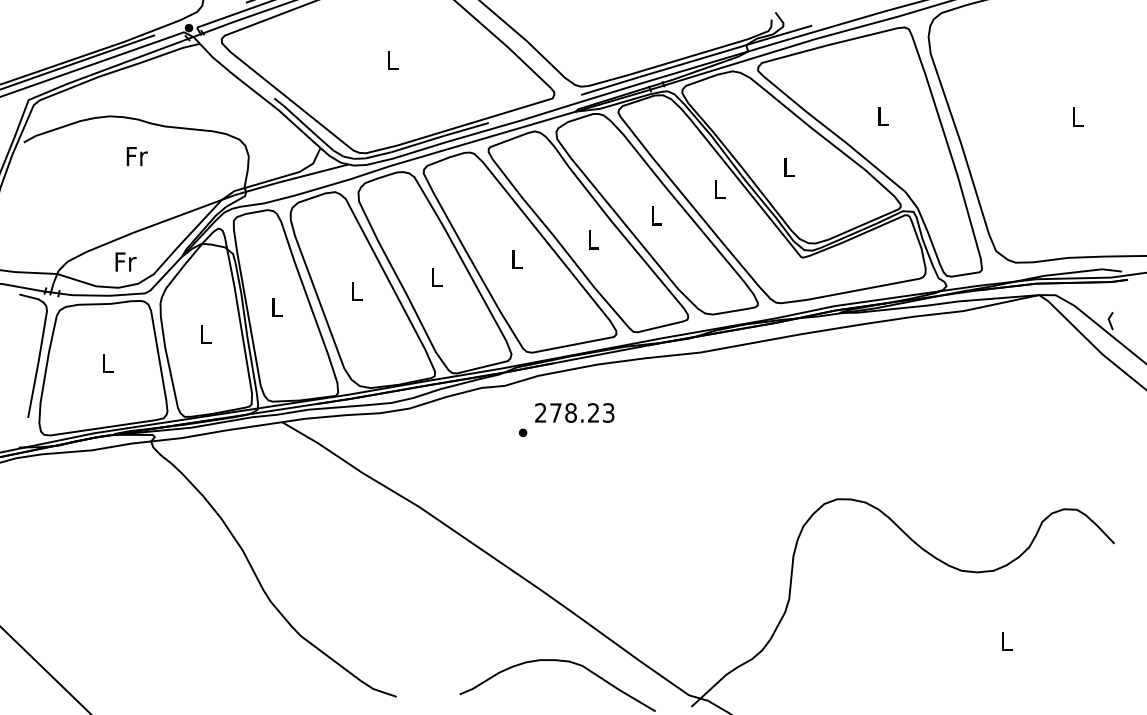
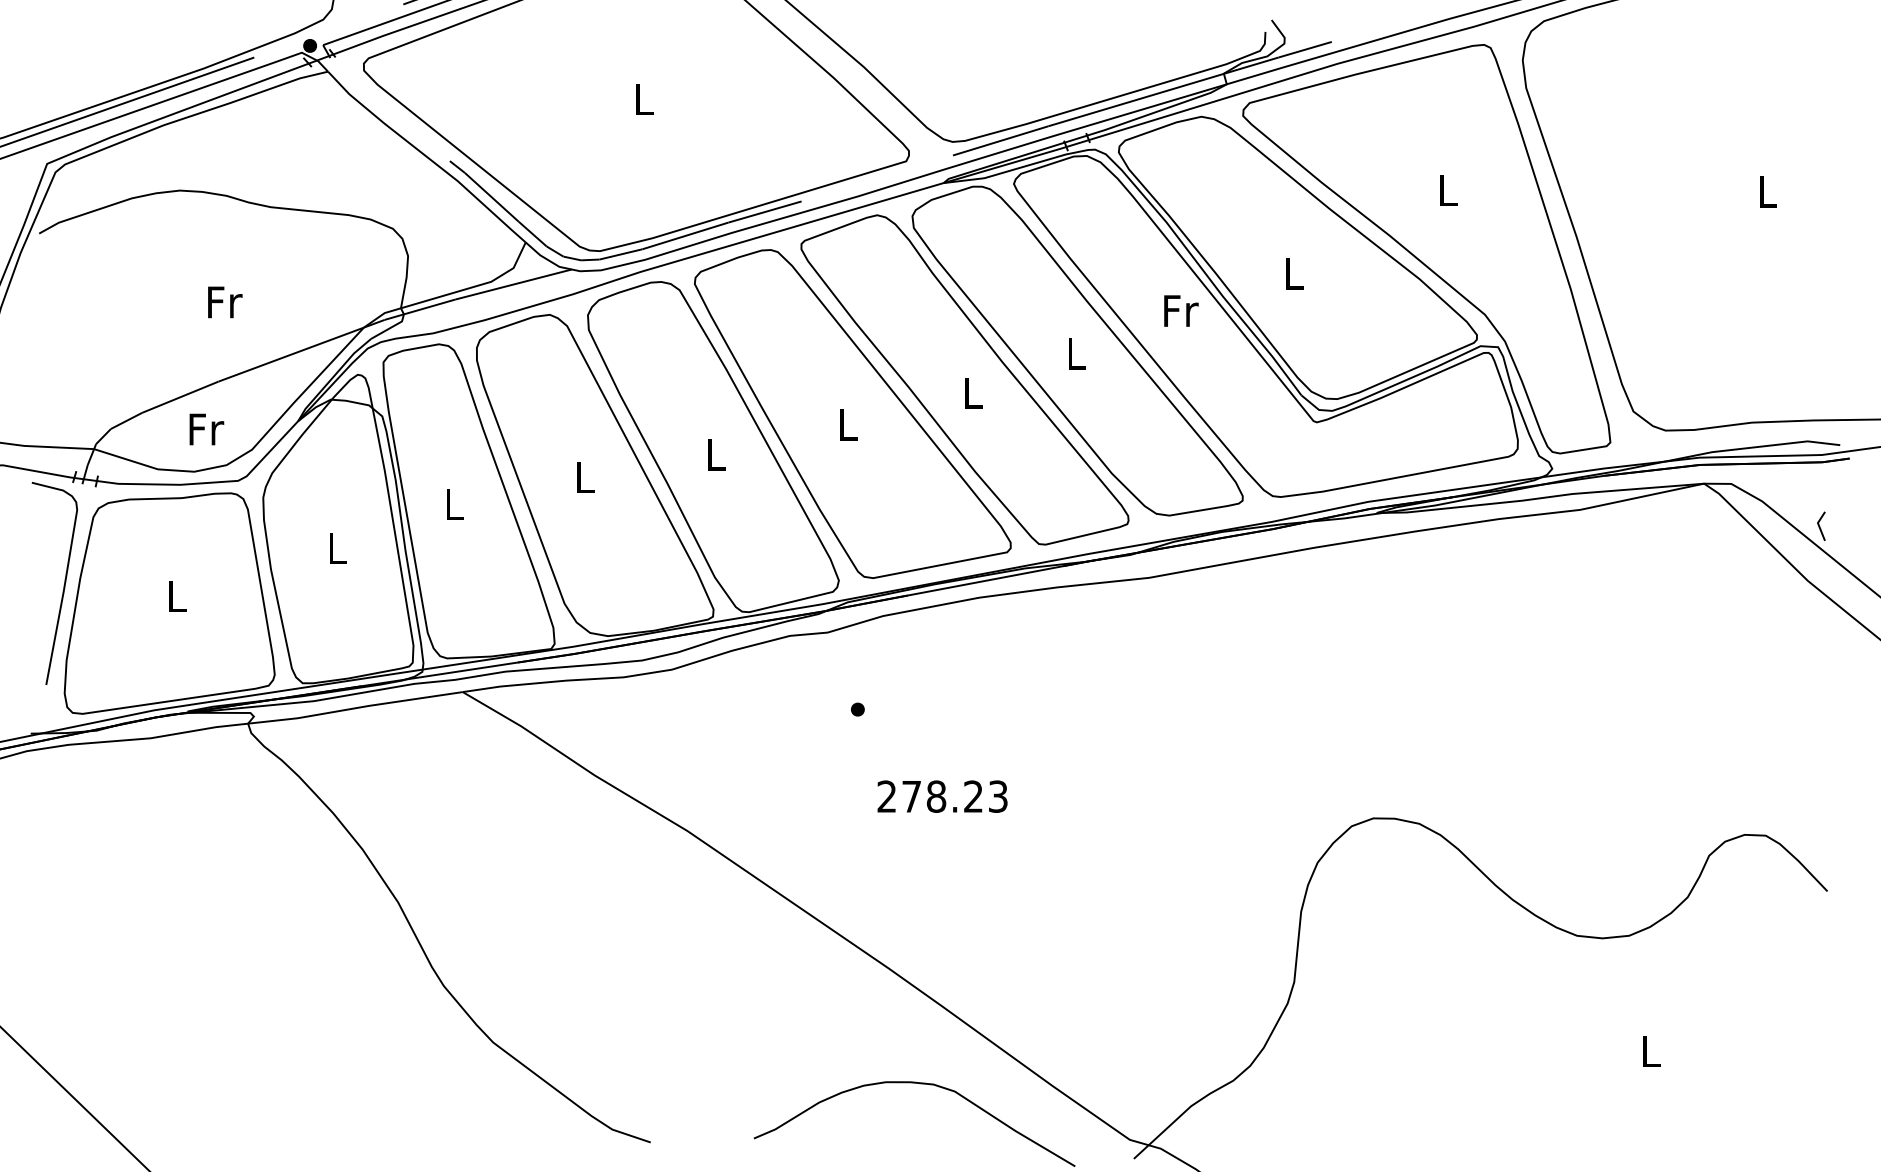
text: (136, 156) -> (223, 302), moved
text: (720, 189) -> (1181, 310), L -> Fr
text: (574, 412) -> (942, 795), moved

